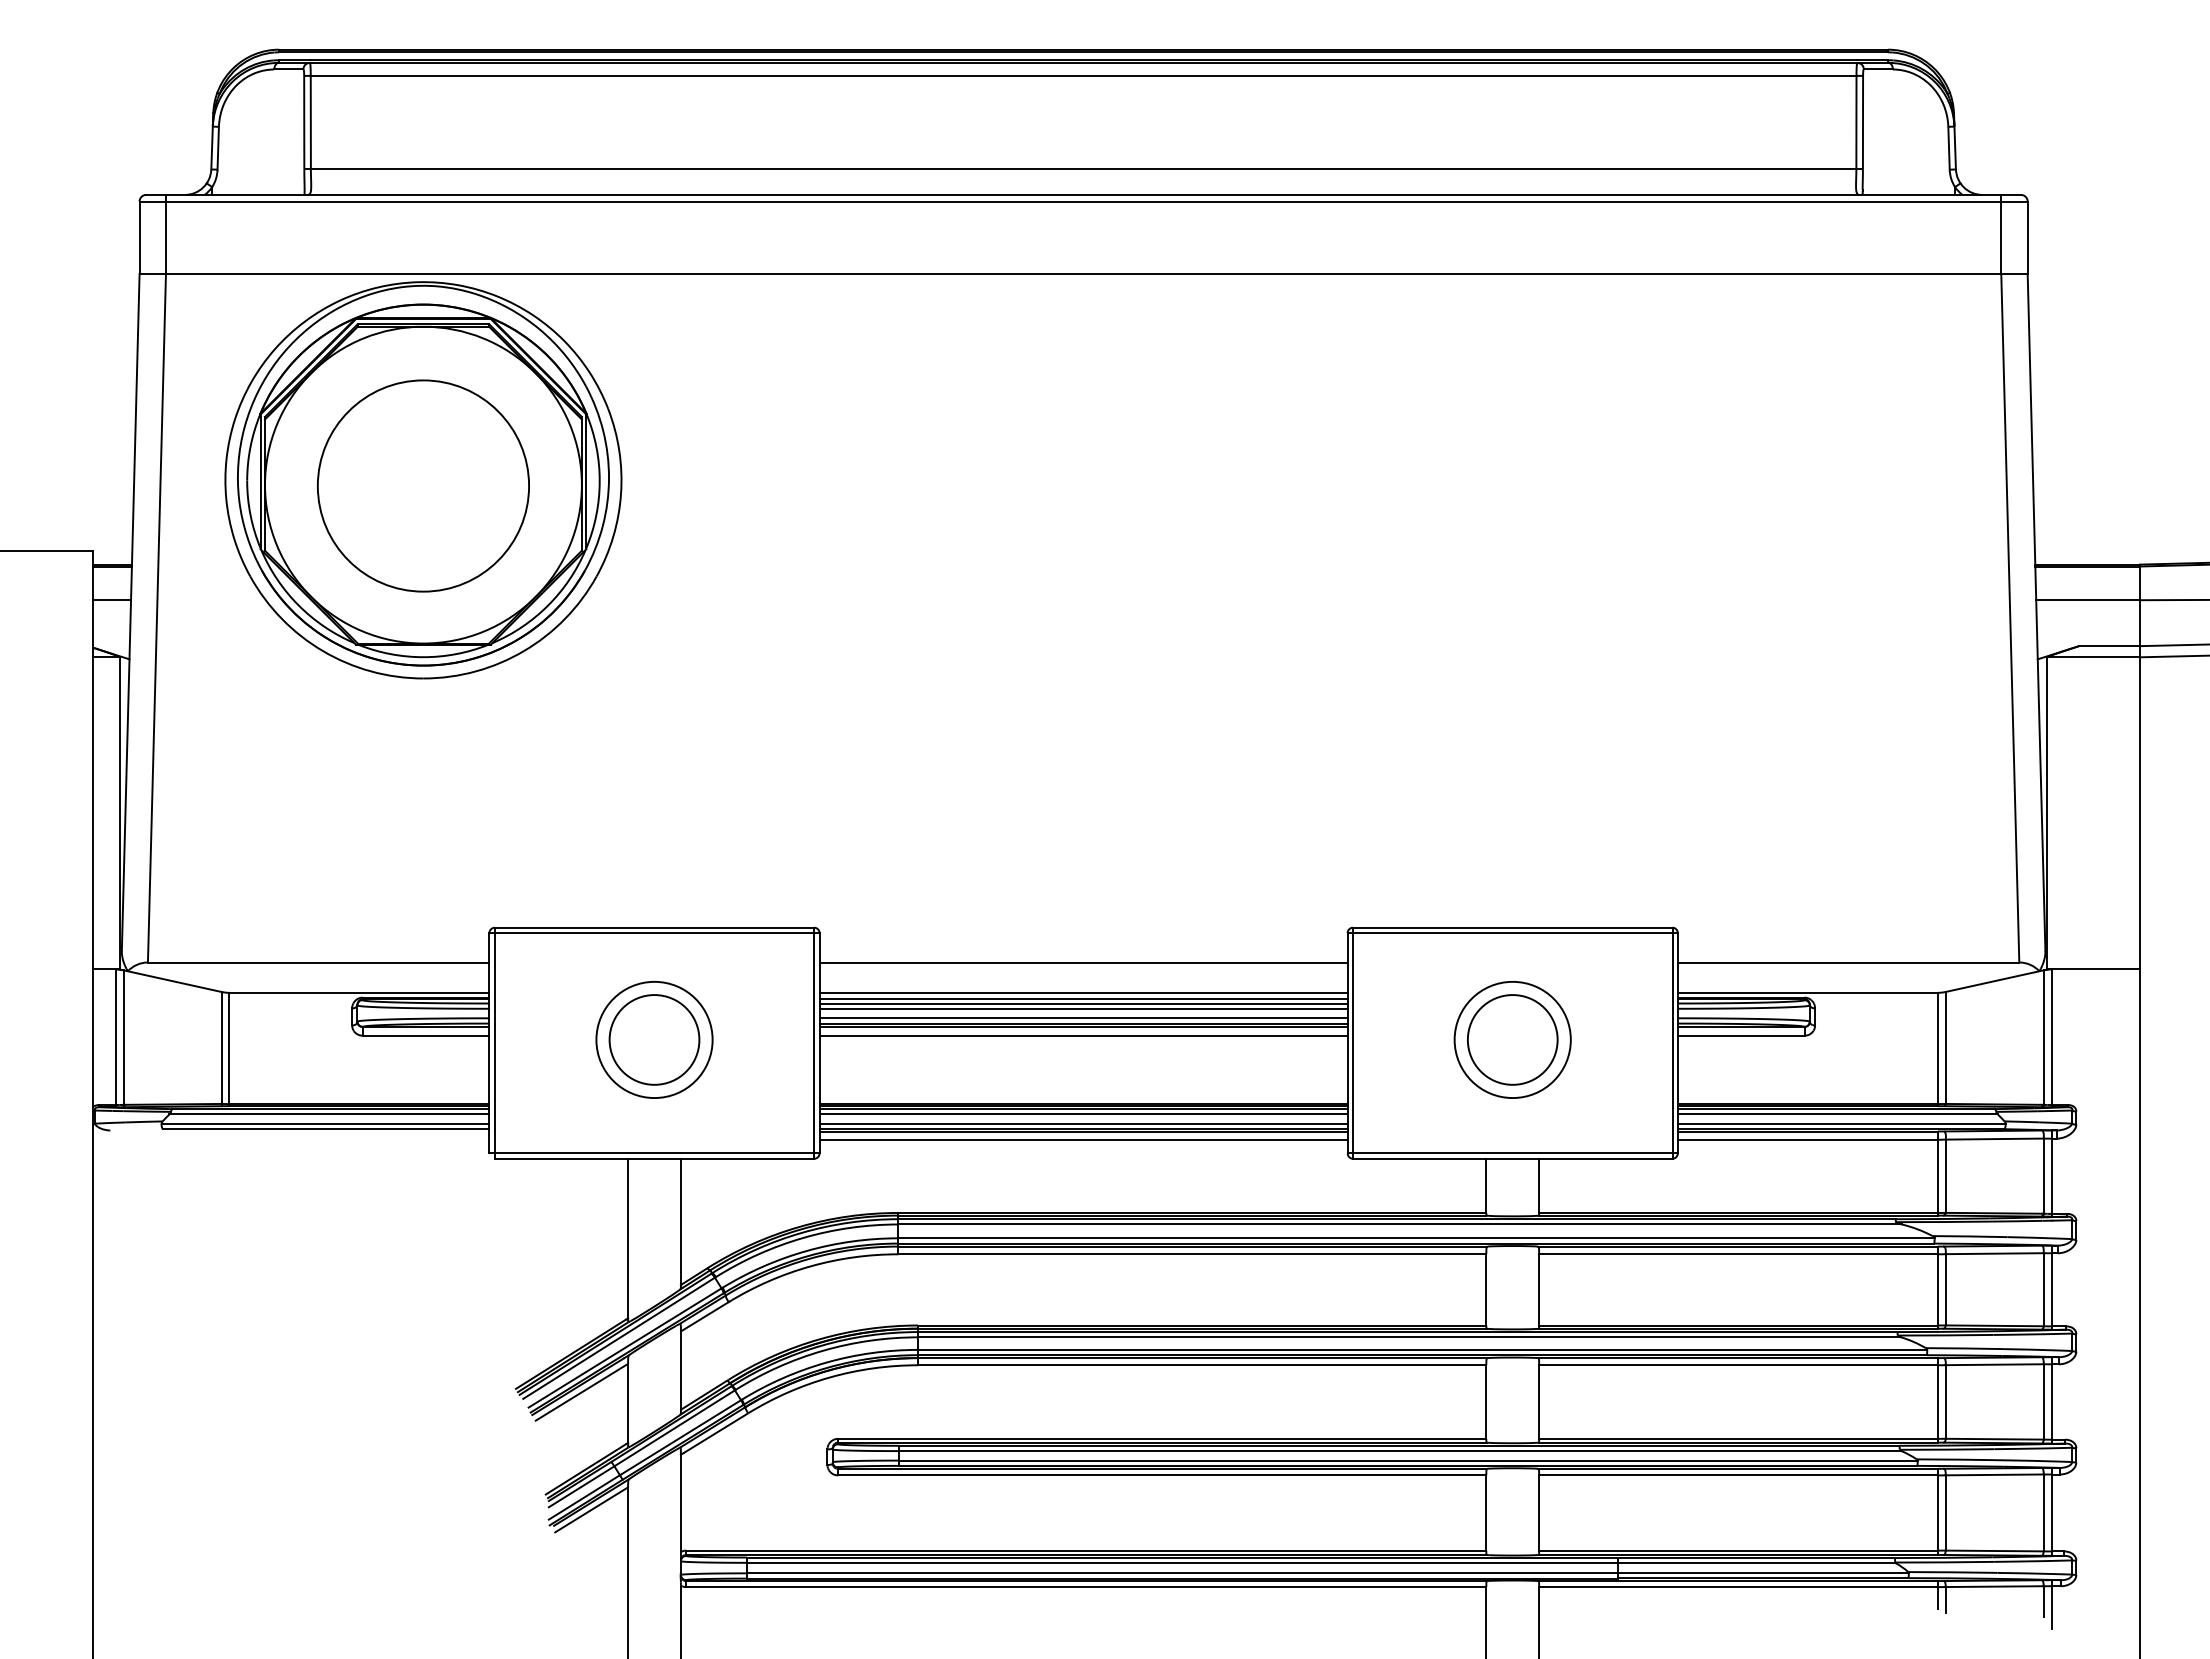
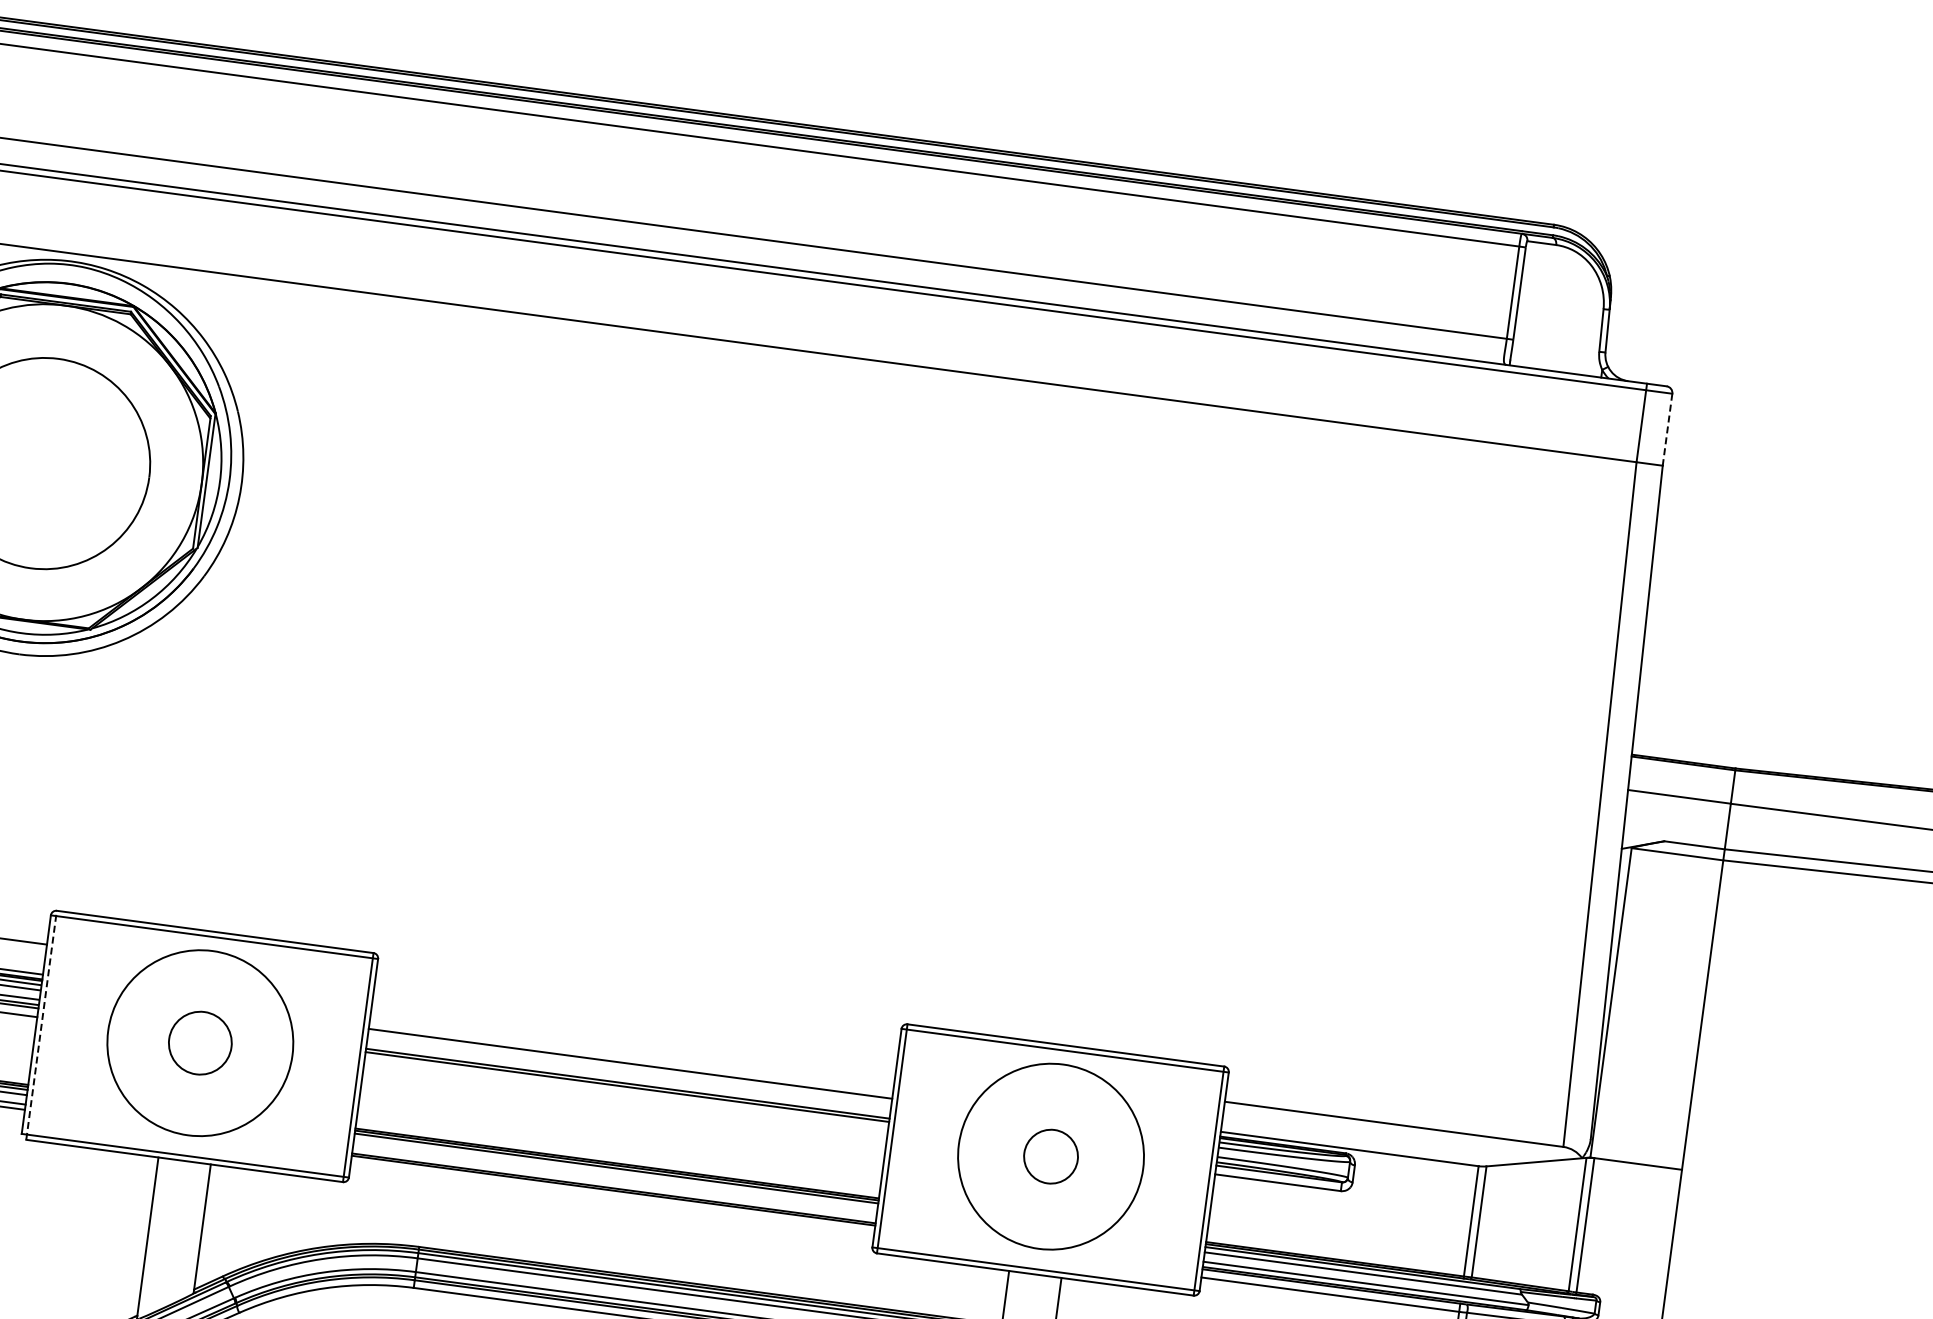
line: (2027, 238) -> (1667, 430), solid -> dashed
line: (1083, 962) -> (635, 1023), removed
line: (1083, 992) -> (631, 1052), removed
line: (1083, 999) -> (630, 1059), removed
line: (1083, 1008) -> (629, 1068), removed
line: (1083, 1018) -> (628, 1078), removed
line: (1083, 1035) -> (626, 1095), removed
circle: (654, 1039) -> (200, 1042), size x0.7
circle: (654, 1039) -> (200, 1042), size x1.6
circle: (1512, 1039) -> (1050, 1156), size x0.6
circle: (1512, 1039) -> (1050, 1156), size x1.6
line: (494, 1043) -> (41, 1025), solid -> dashed
line: (1083, 1114) -> (615, 1173), removed
line: (1083, 1123) -> (614, 1182), removed
line: (1083, 1139) -> (612, 1198), removed

